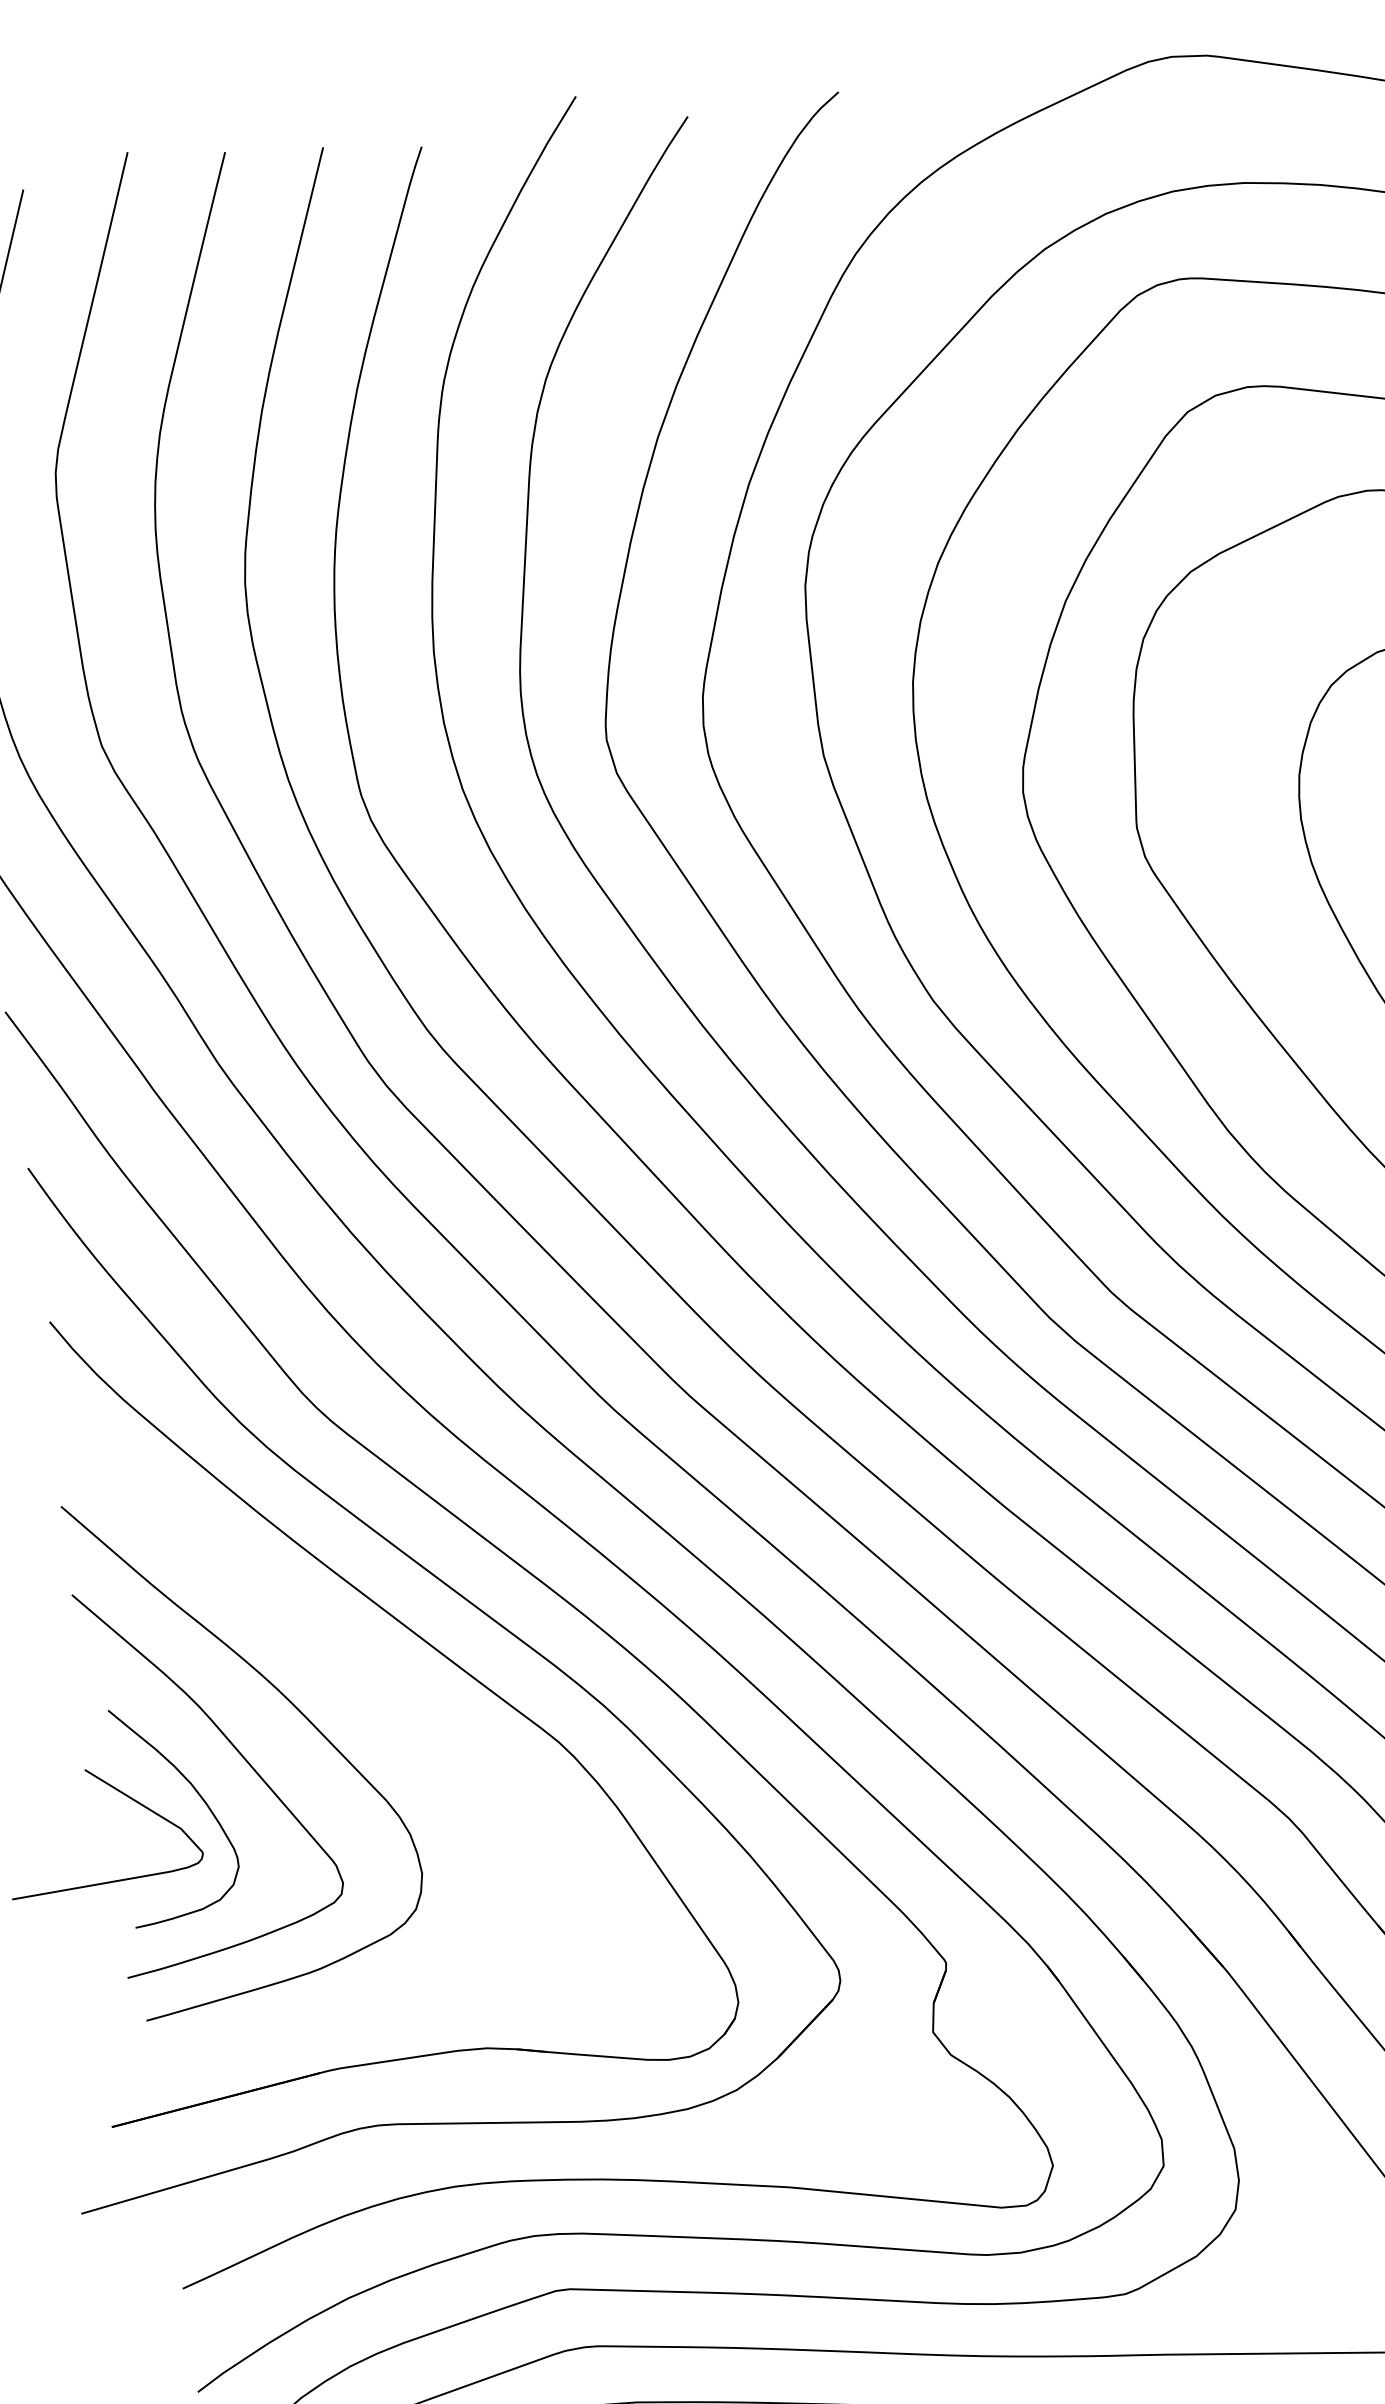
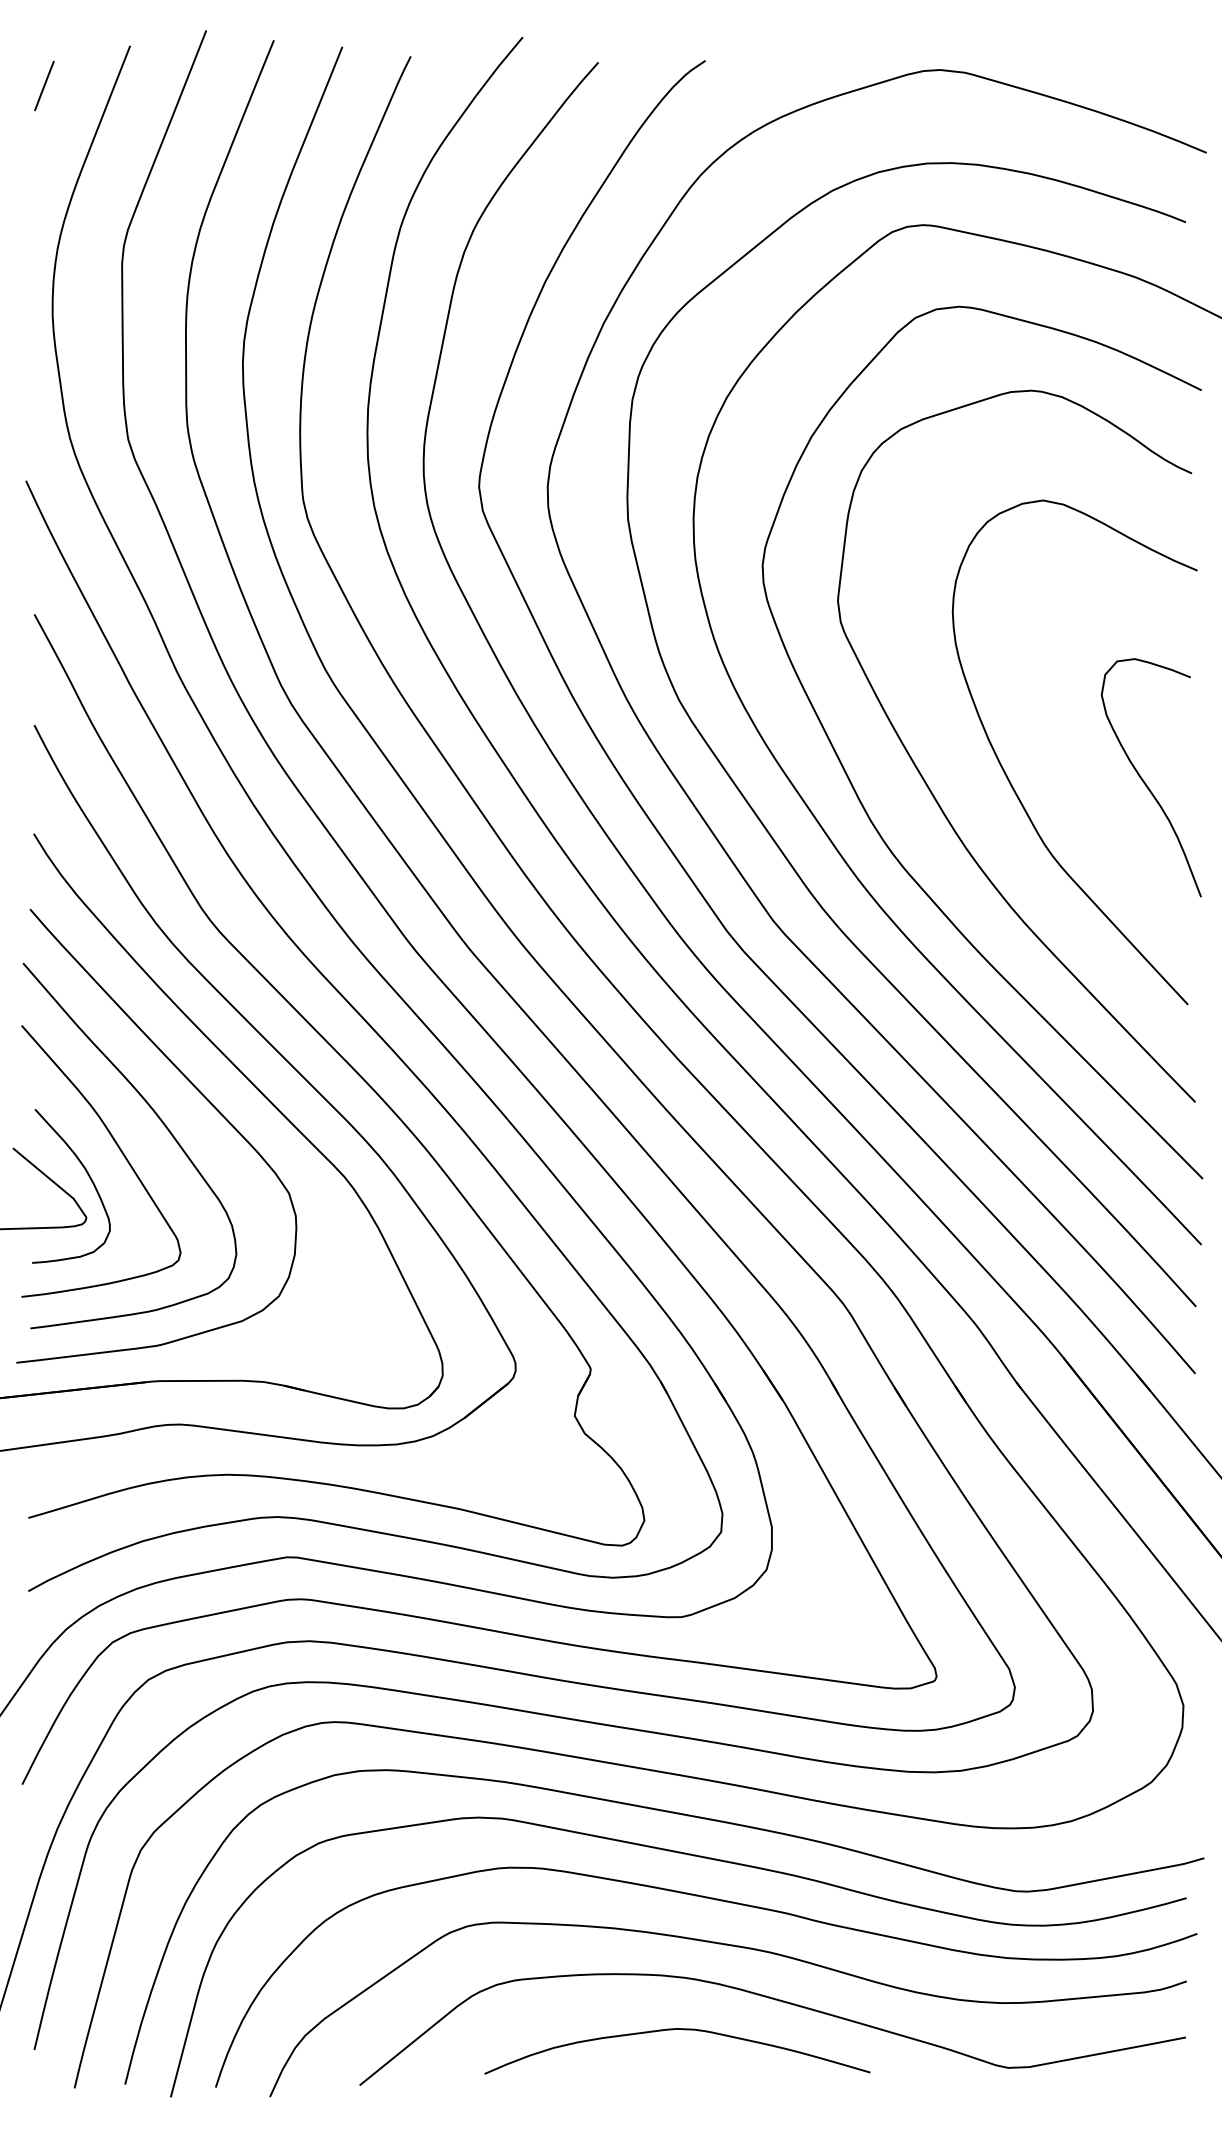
curve: (346, 1661) -> (205, 1099), added

